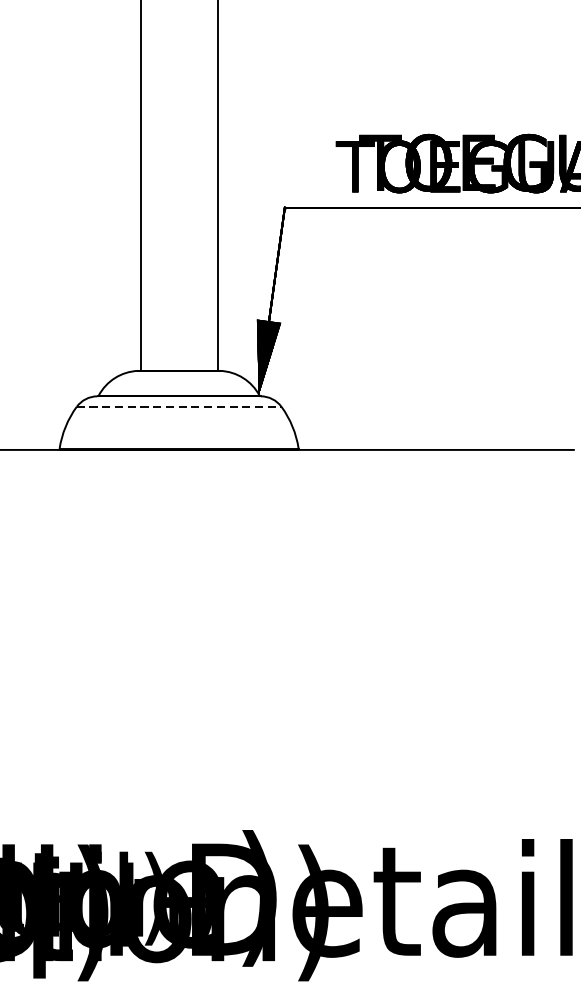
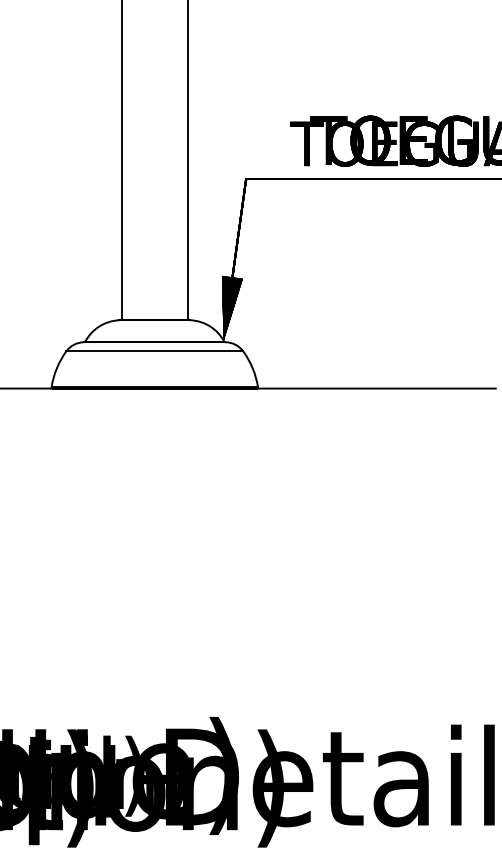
line: (179, 407) -> (155, 351), dashed -> solid

